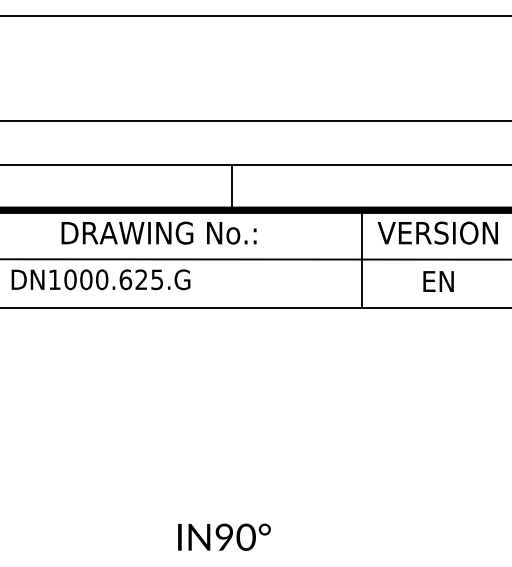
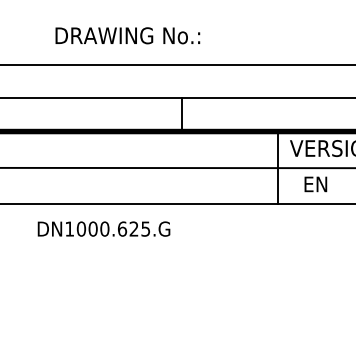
text: (158, 232) -> (127, 35), moved
text: (100, 279) -> (103, 228), moved
text: (438, 281) -> (315, 184), moved

